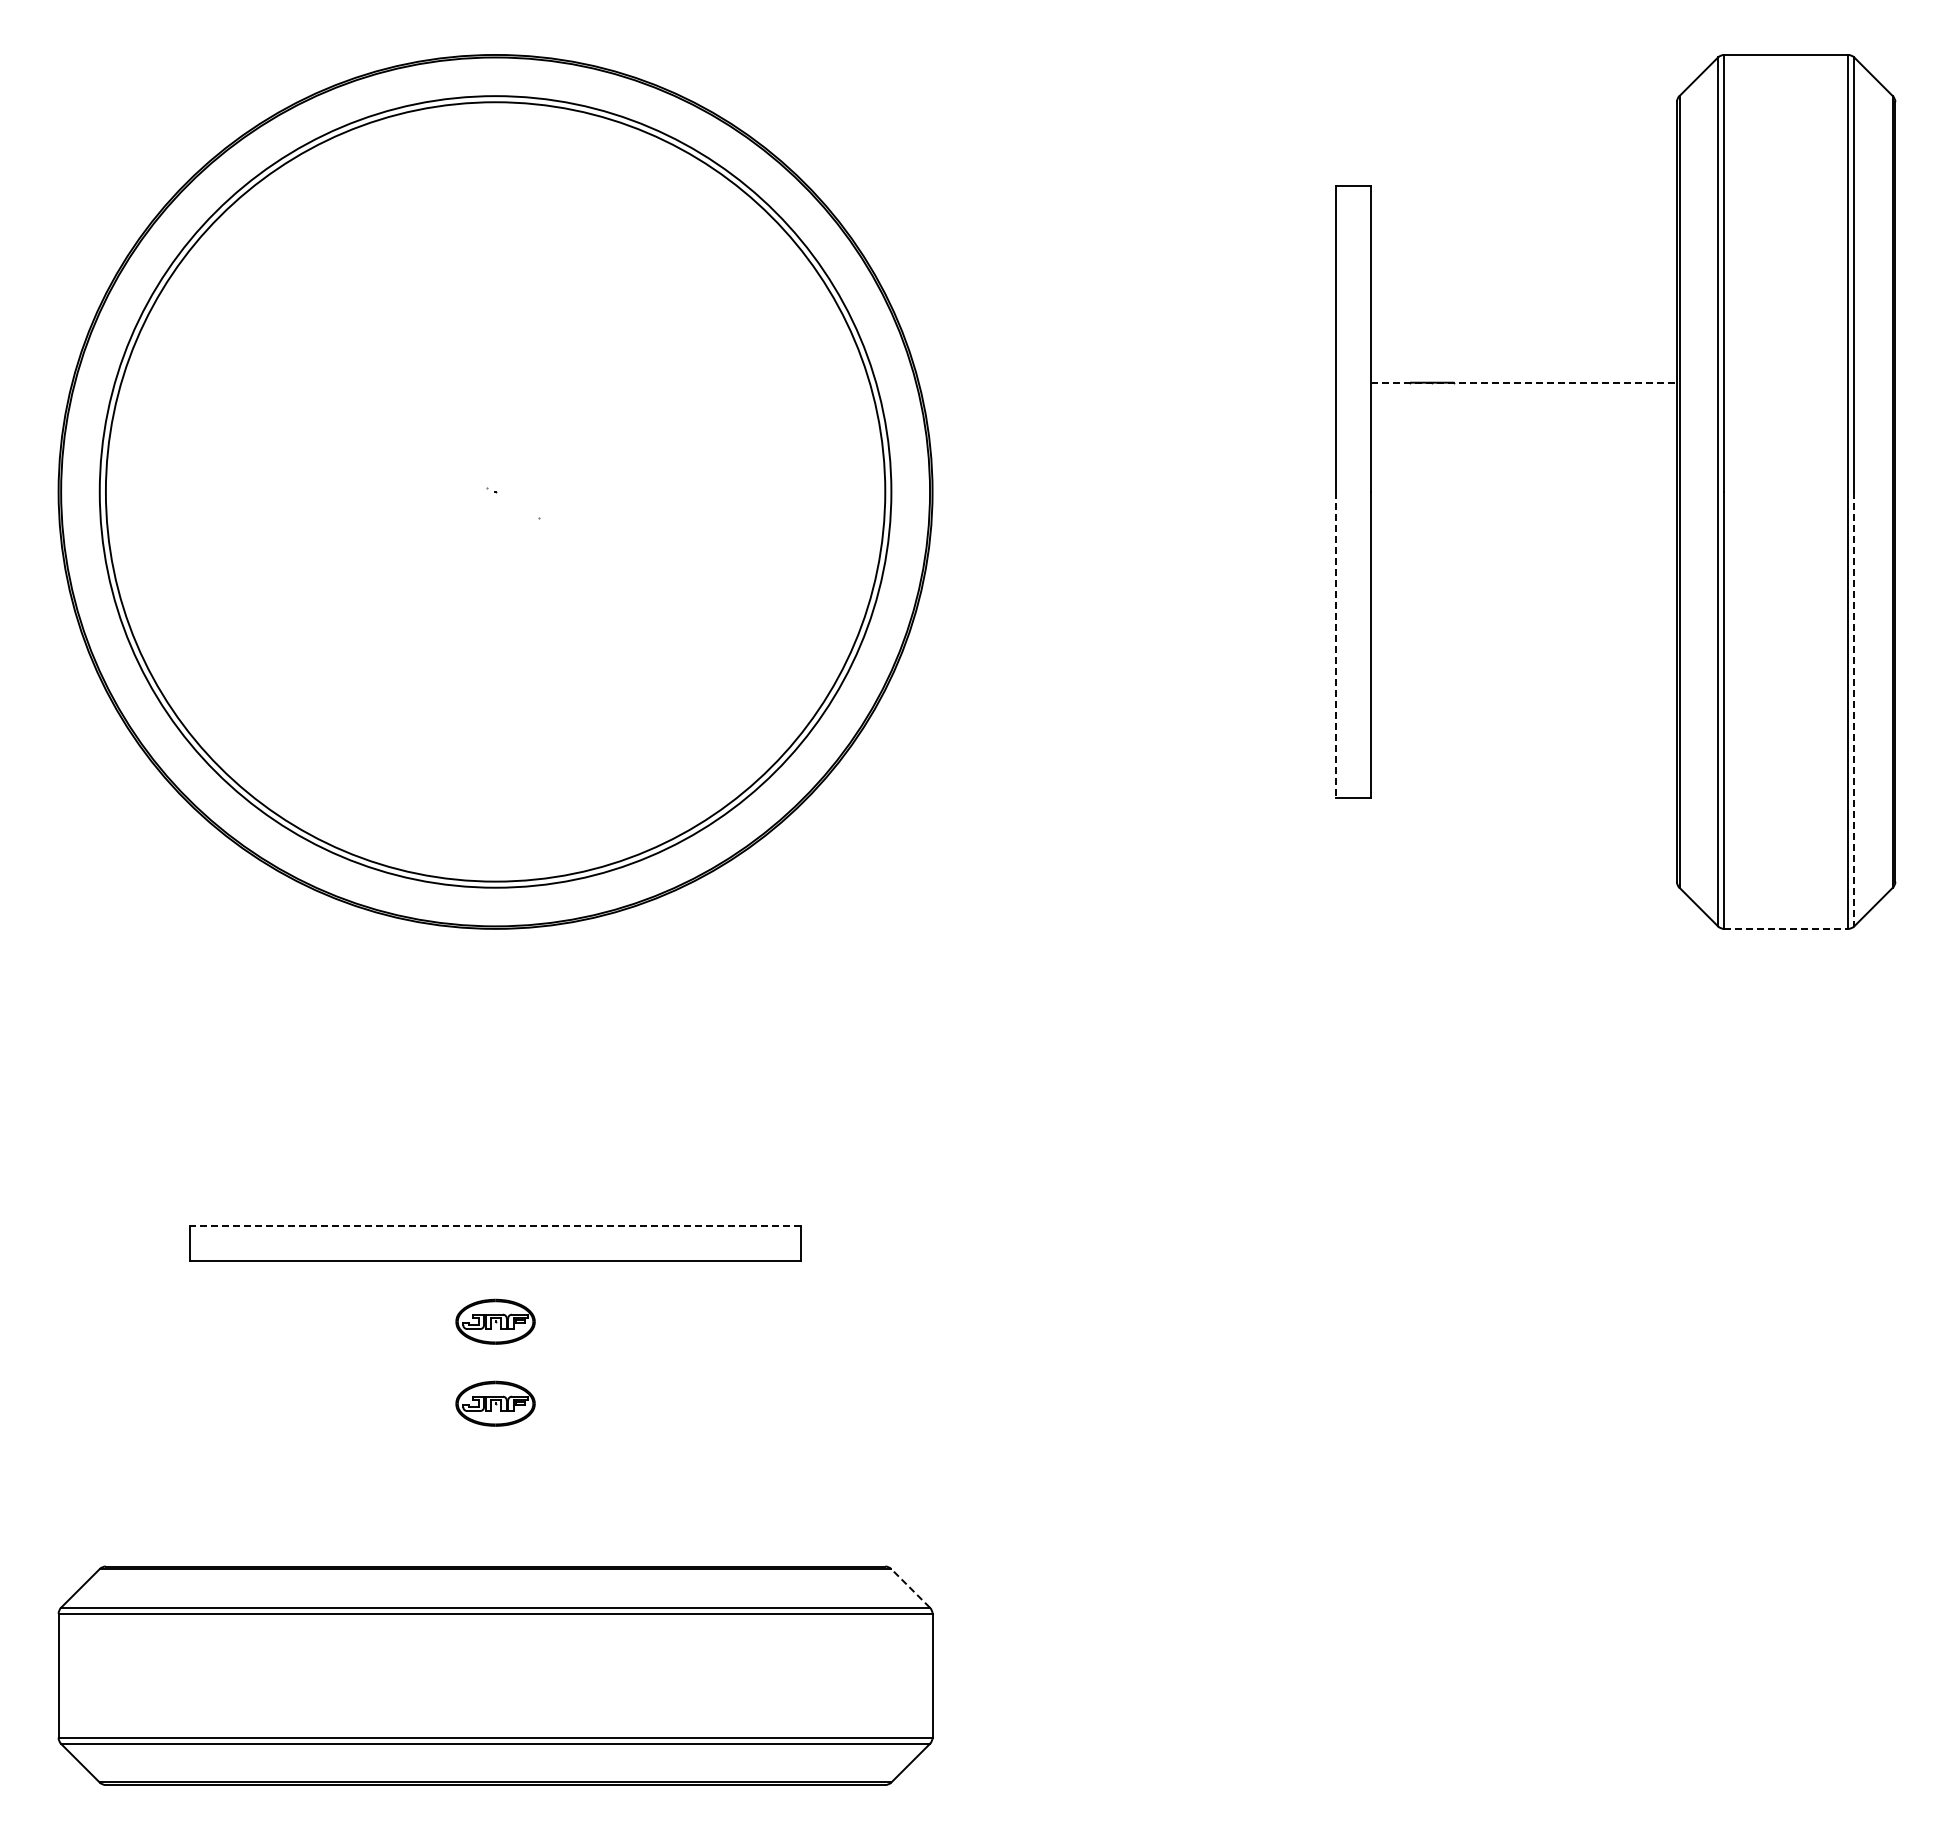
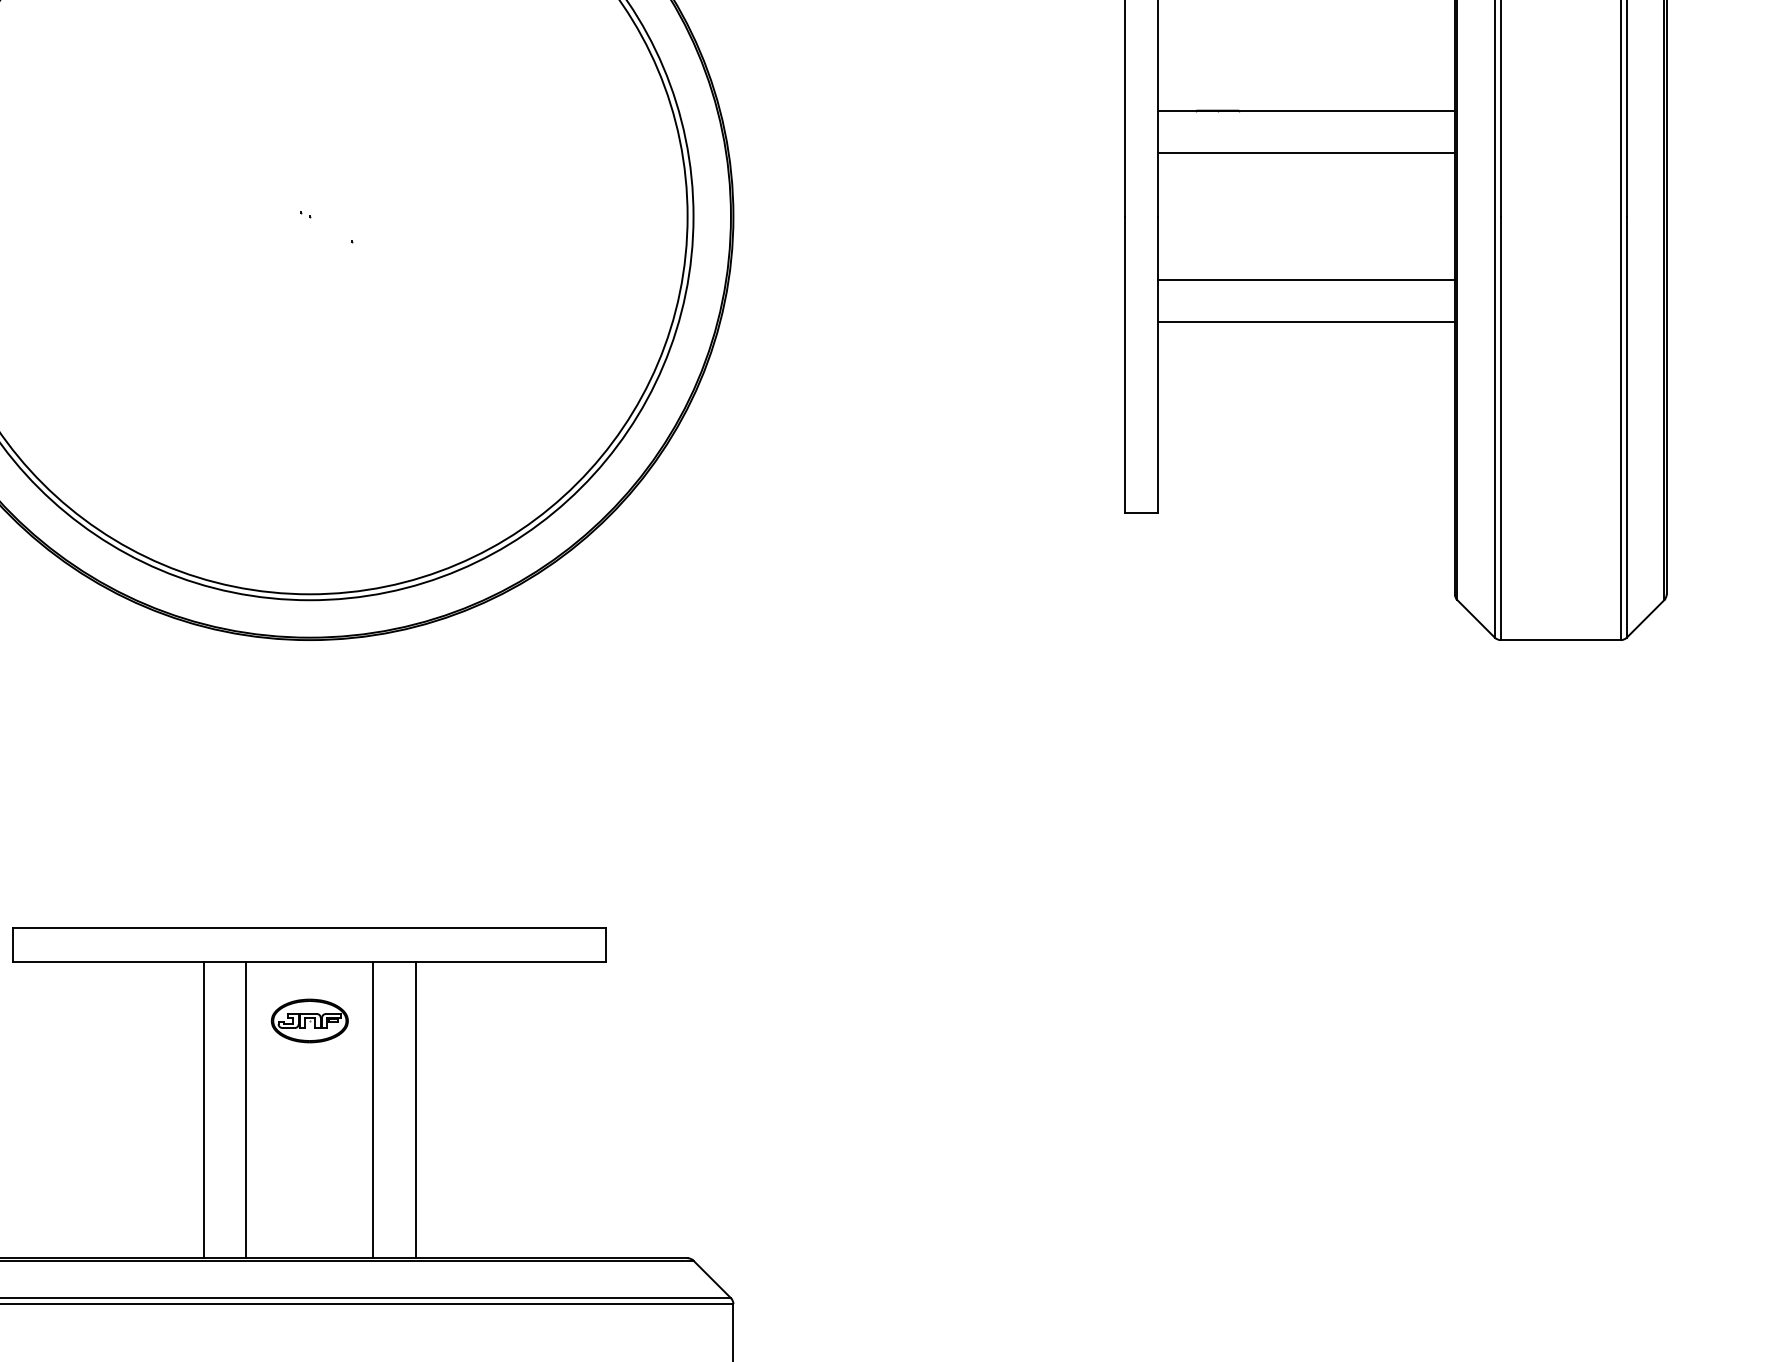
line: (1523, 382) -> (1306, 110), dashed -> solid
line: (1523, 426) -> (1306, 153), added
line: (1523, 557) -> (1306, 280), added
line: (1523, 601) -> (1306, 322), added
line: (1336, 644) -> (1124, 364), dashed -> solid
line: (1854, 709) -> (1627, 427), dashed -> solid
line: (1786, 928) -> (1561, 639), dashed -> solid
line: (495, 1225) -> (309, 927), dashed -> solid
part: (495, 1403) -> (309, 1100), removed
line: (386, 1413) -> (204, 1109), added
line: (430, 1413) -> (246, 1109), added
line: (561, 1413) -> (373, 1109), added
line: (604, 1413) -> (415, 1109), added
line: (910, 1588) -> (712, 1279), dashed -> solid

